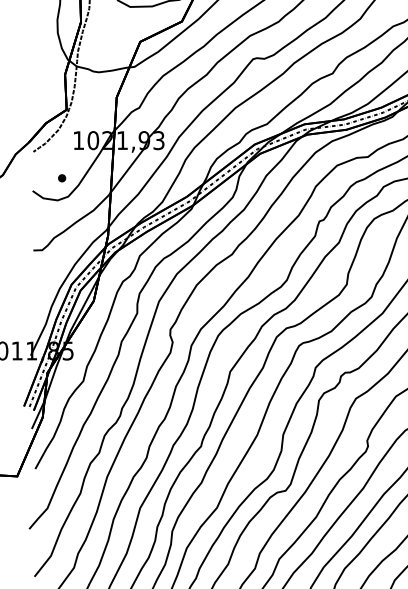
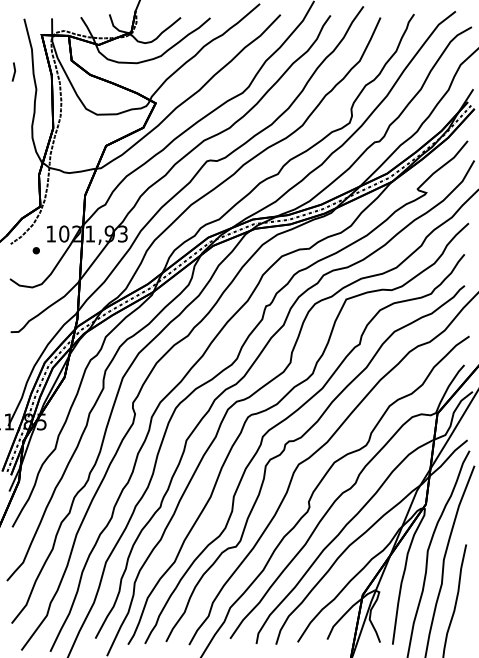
part: (61, 178) -> (35, 250), moved

